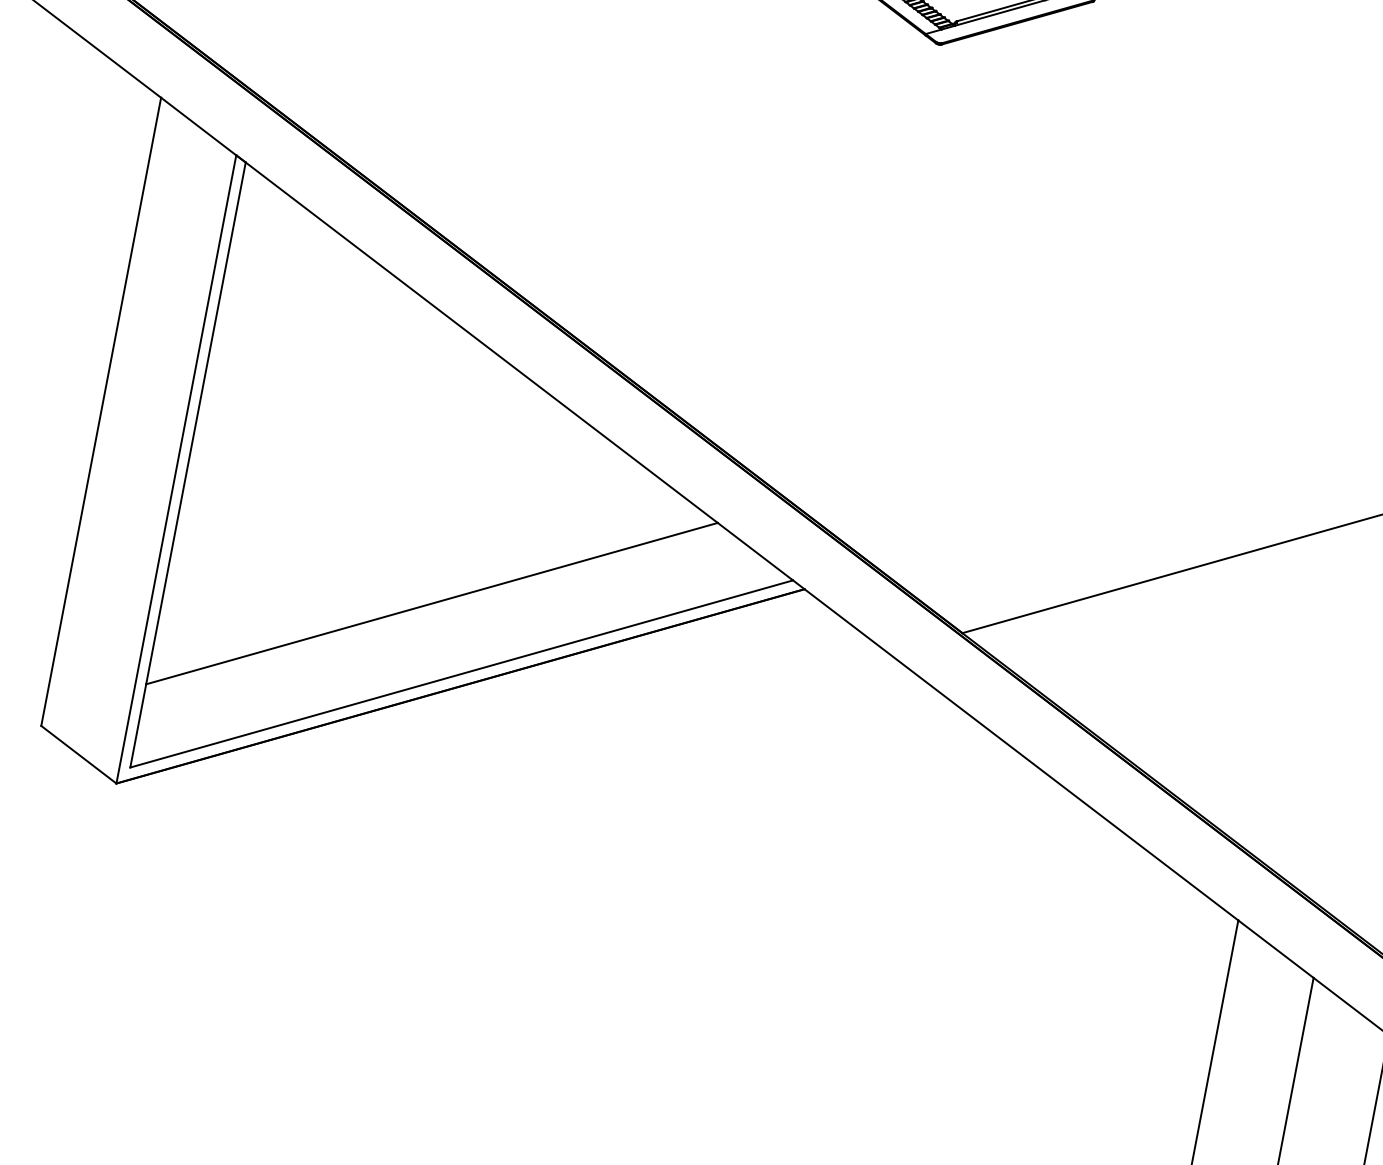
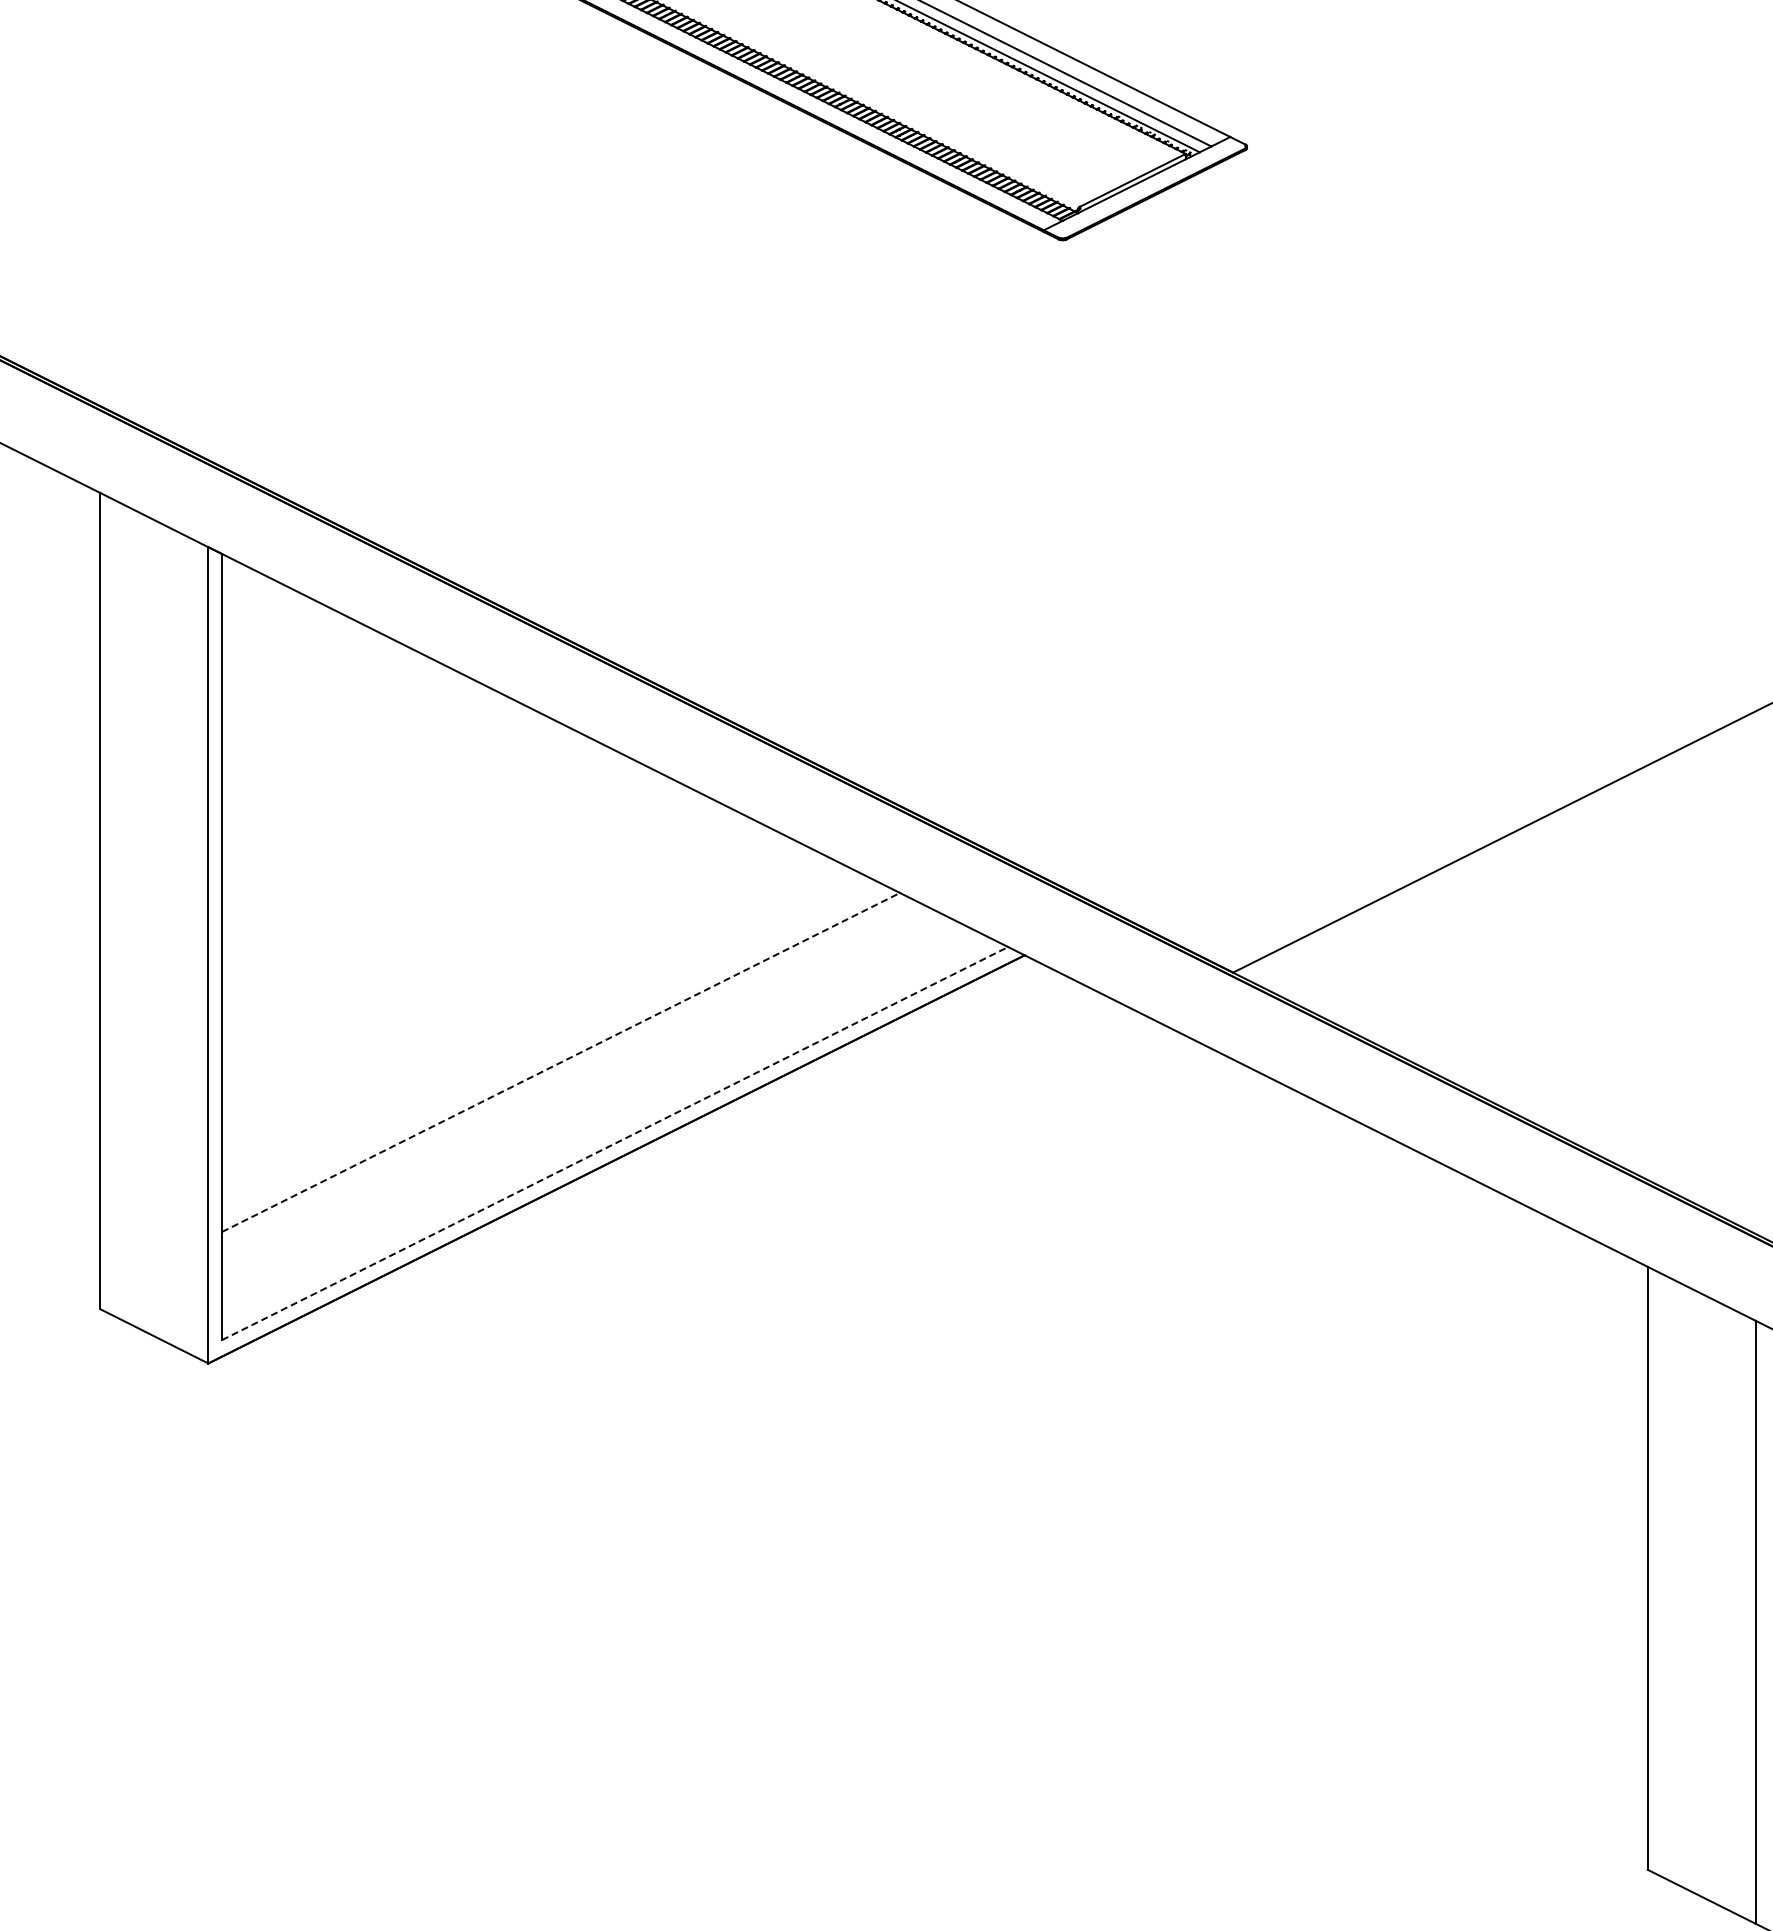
line: (432, 603) -> (561, 1062), solid -> dashed
line: (462, 673) -> (615, 1143), solid -> dashed

